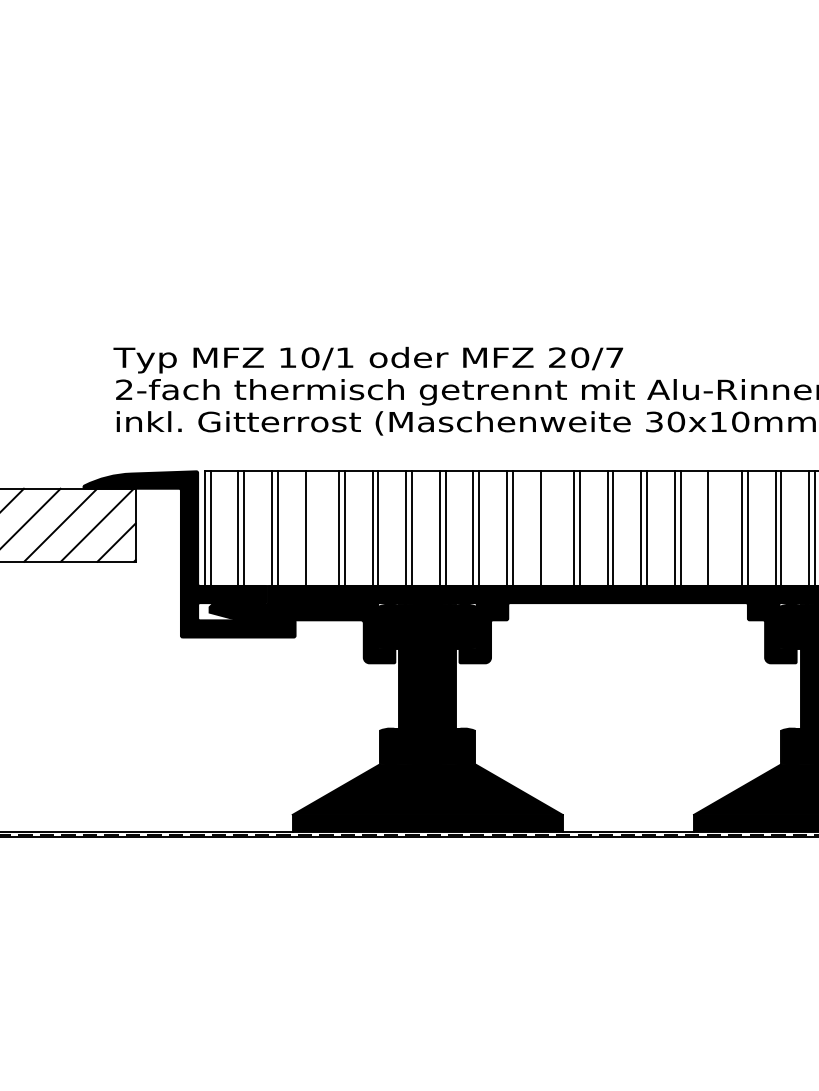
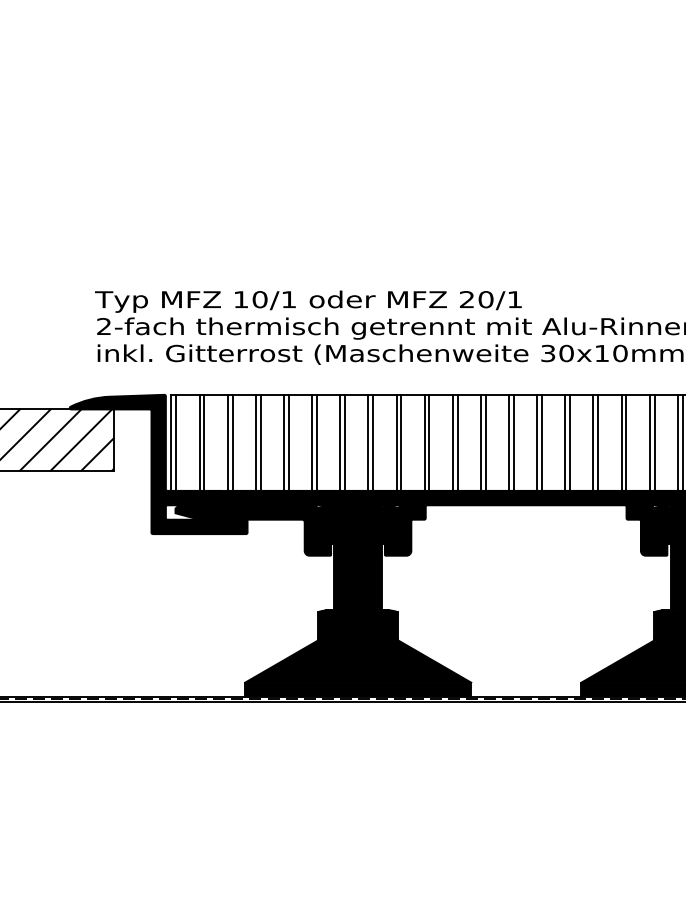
text: (614, 357) -> (514, 299), 20/7 -> 20/1
line: (311, 528) -> (260, 442), added
line: (546, 528) -> (457, 442), added
line: (714, 528) -> (598, 442), added

